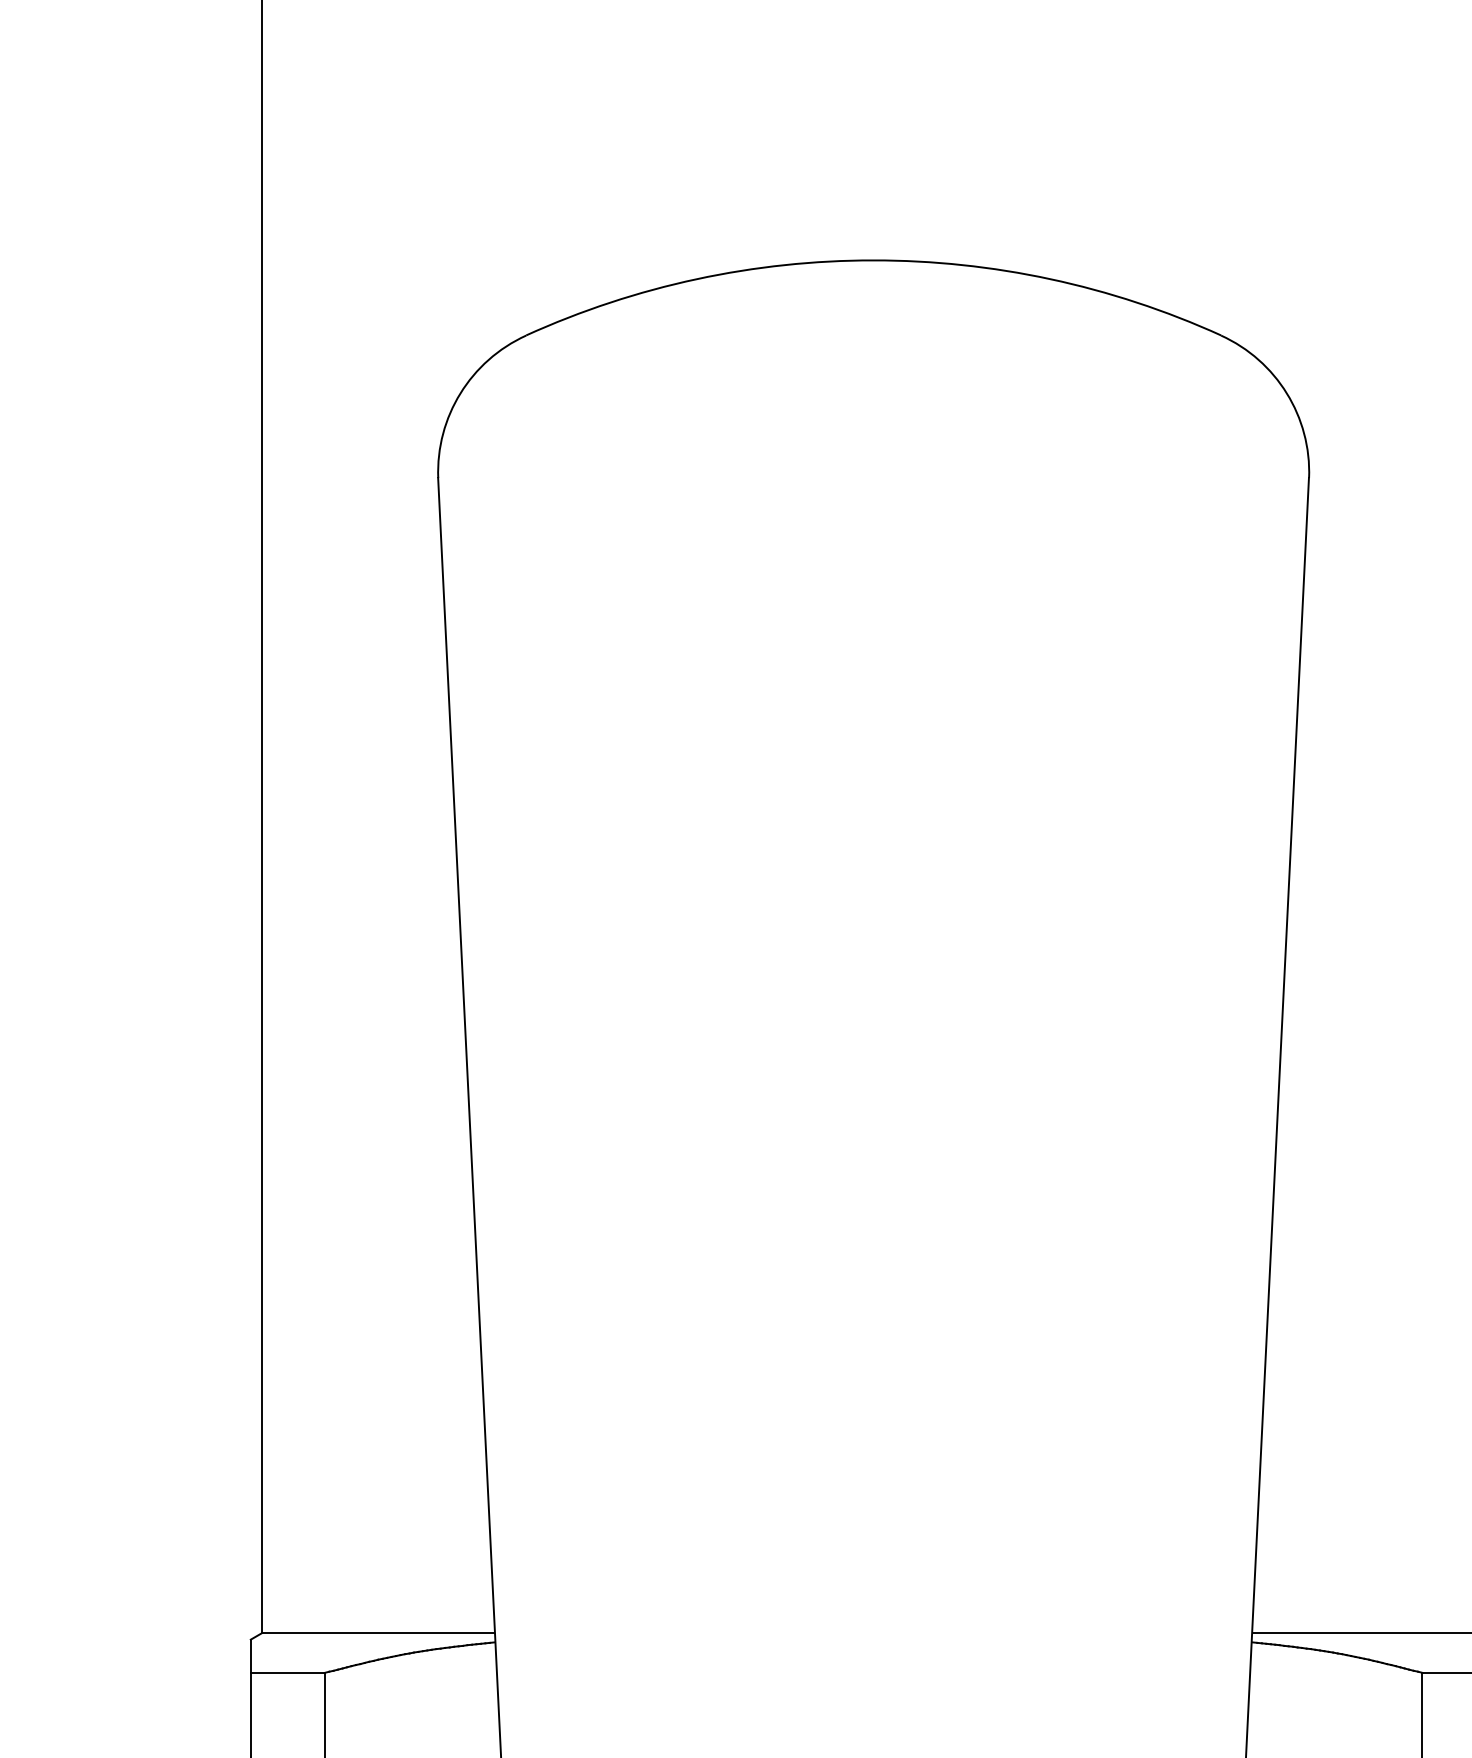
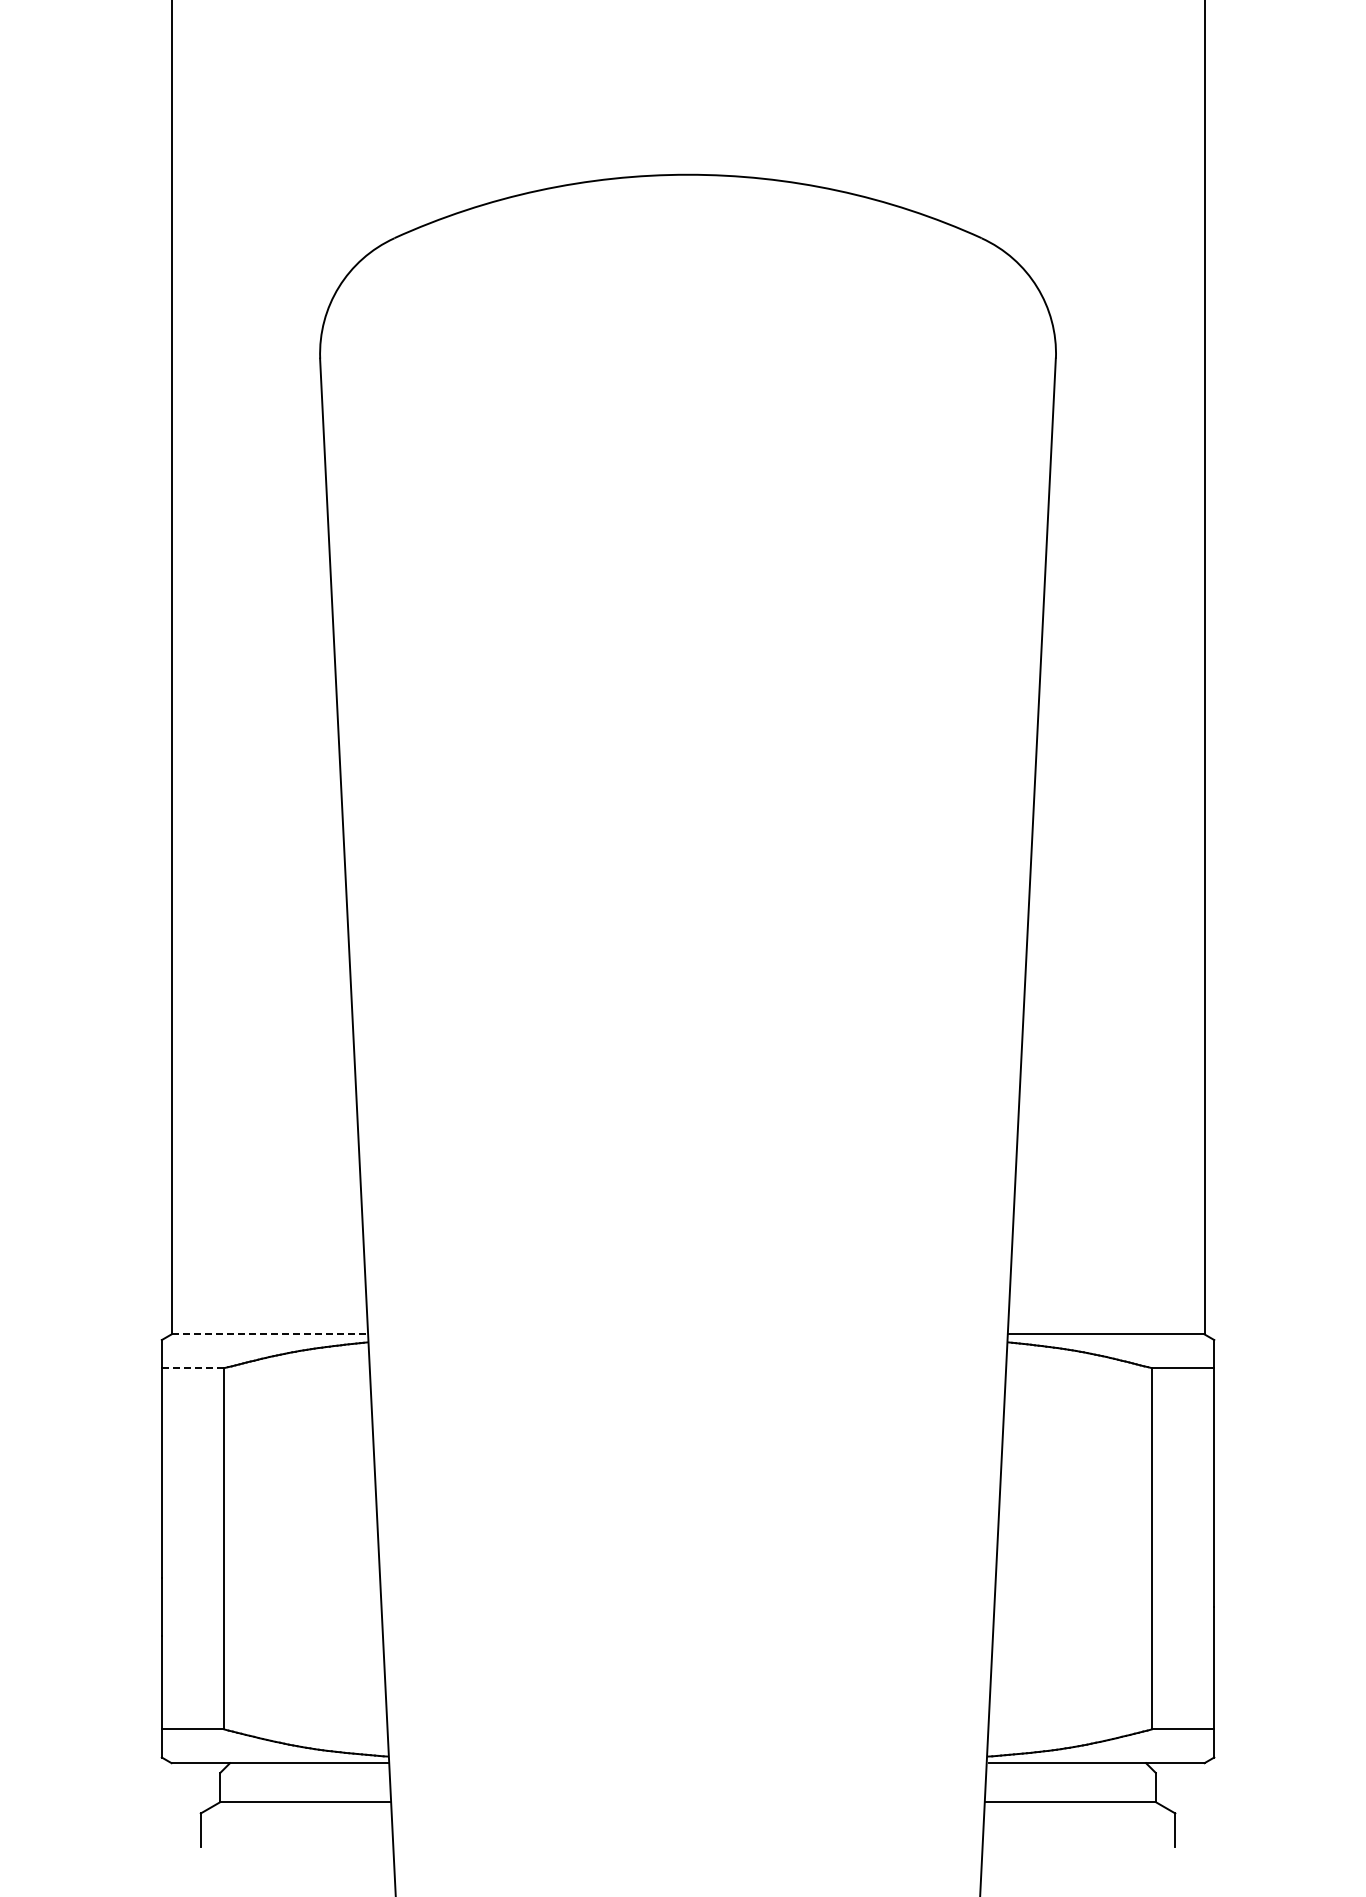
line: (378, 1633) -> (269, 1334), solid -> dashed
line: (287, 1673) -> (192, 1368), solid -> dashed

